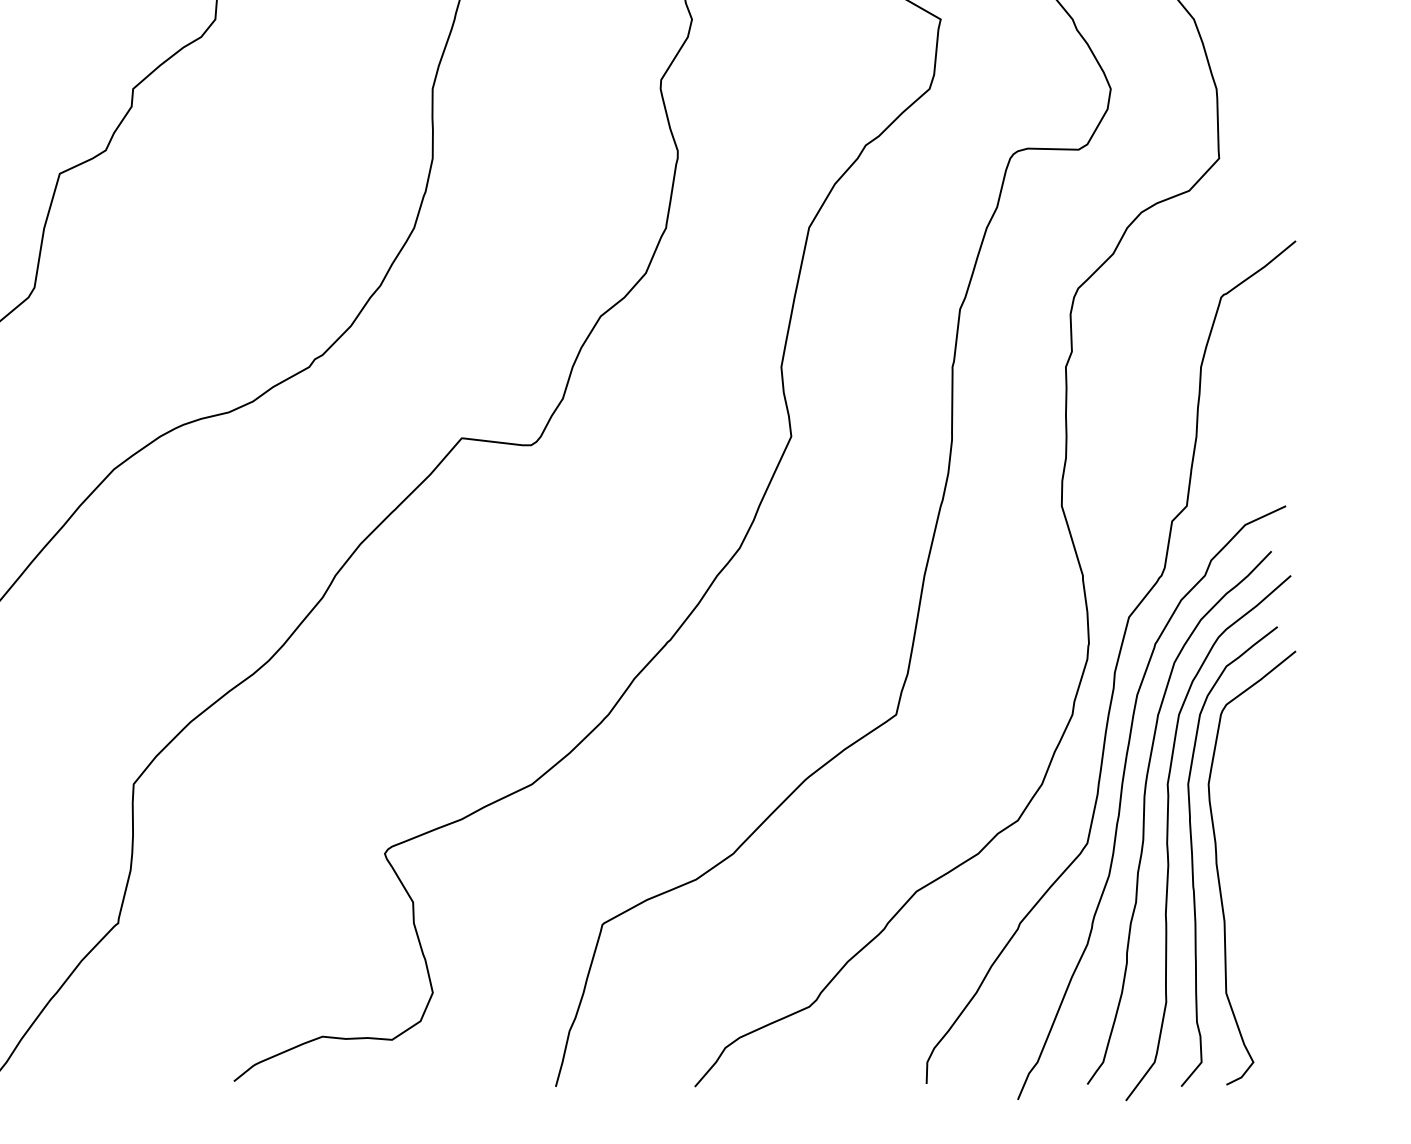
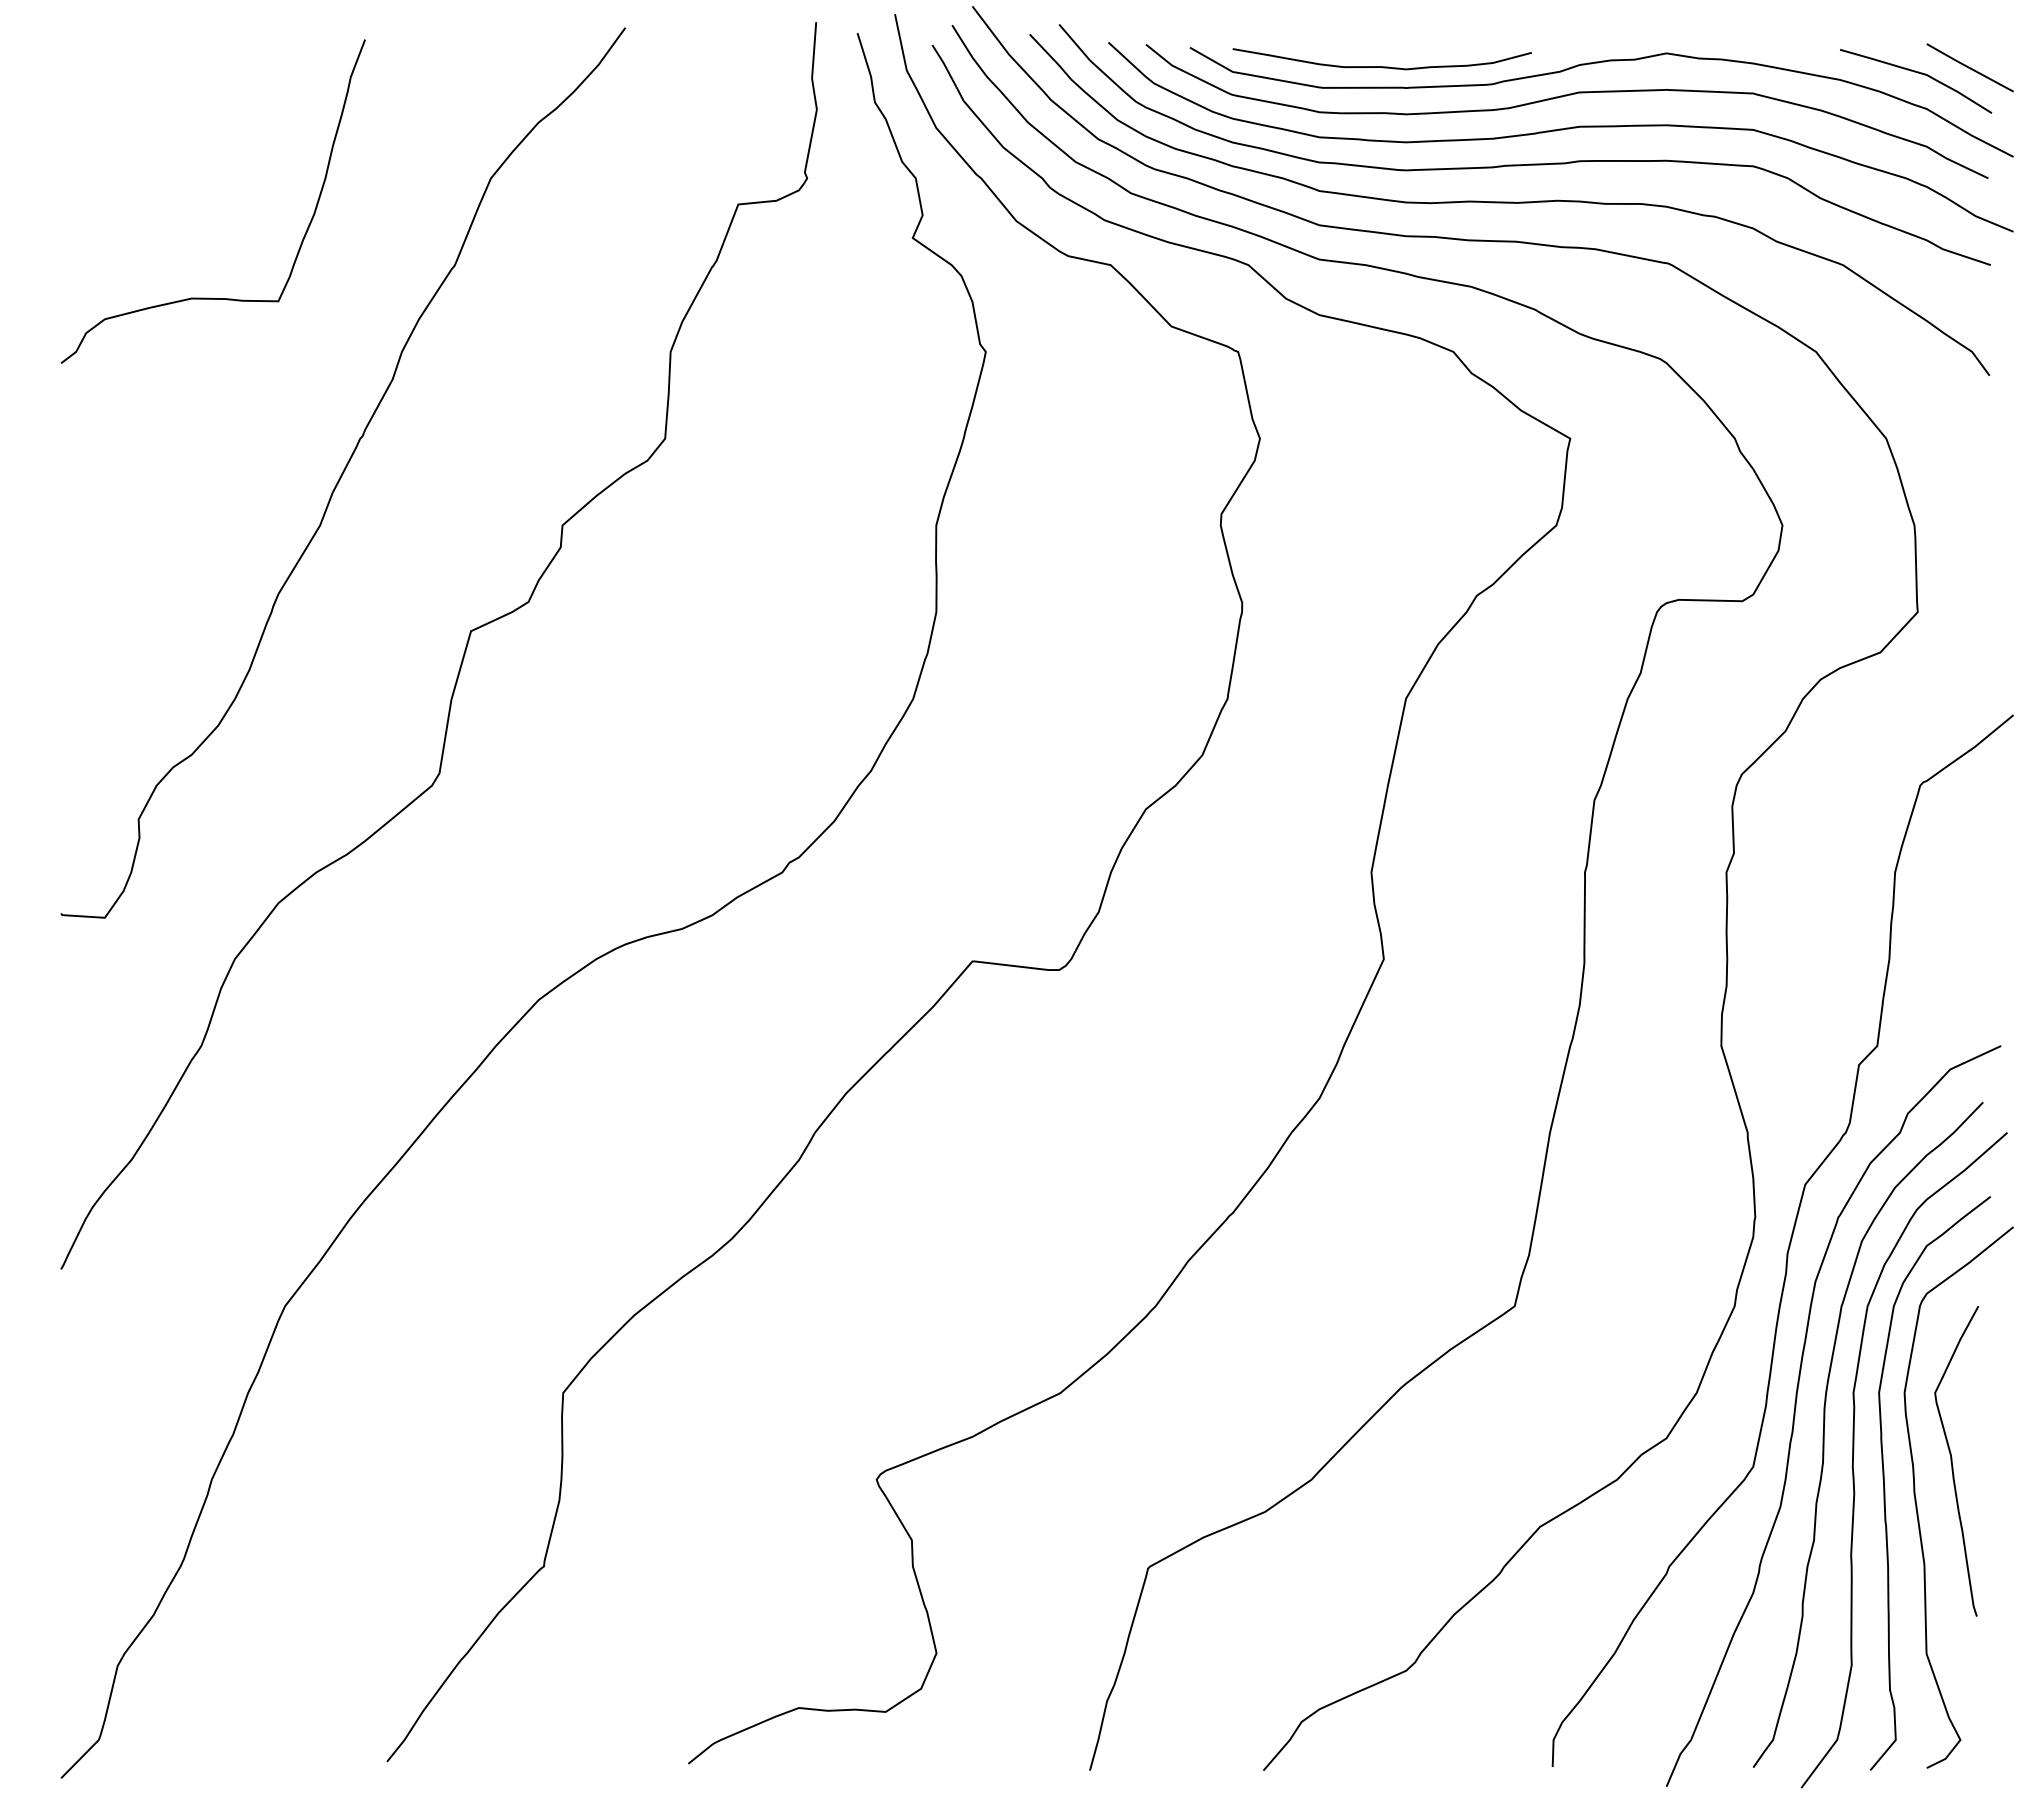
curve: (1247, 839) -> (1952, 1461), added

